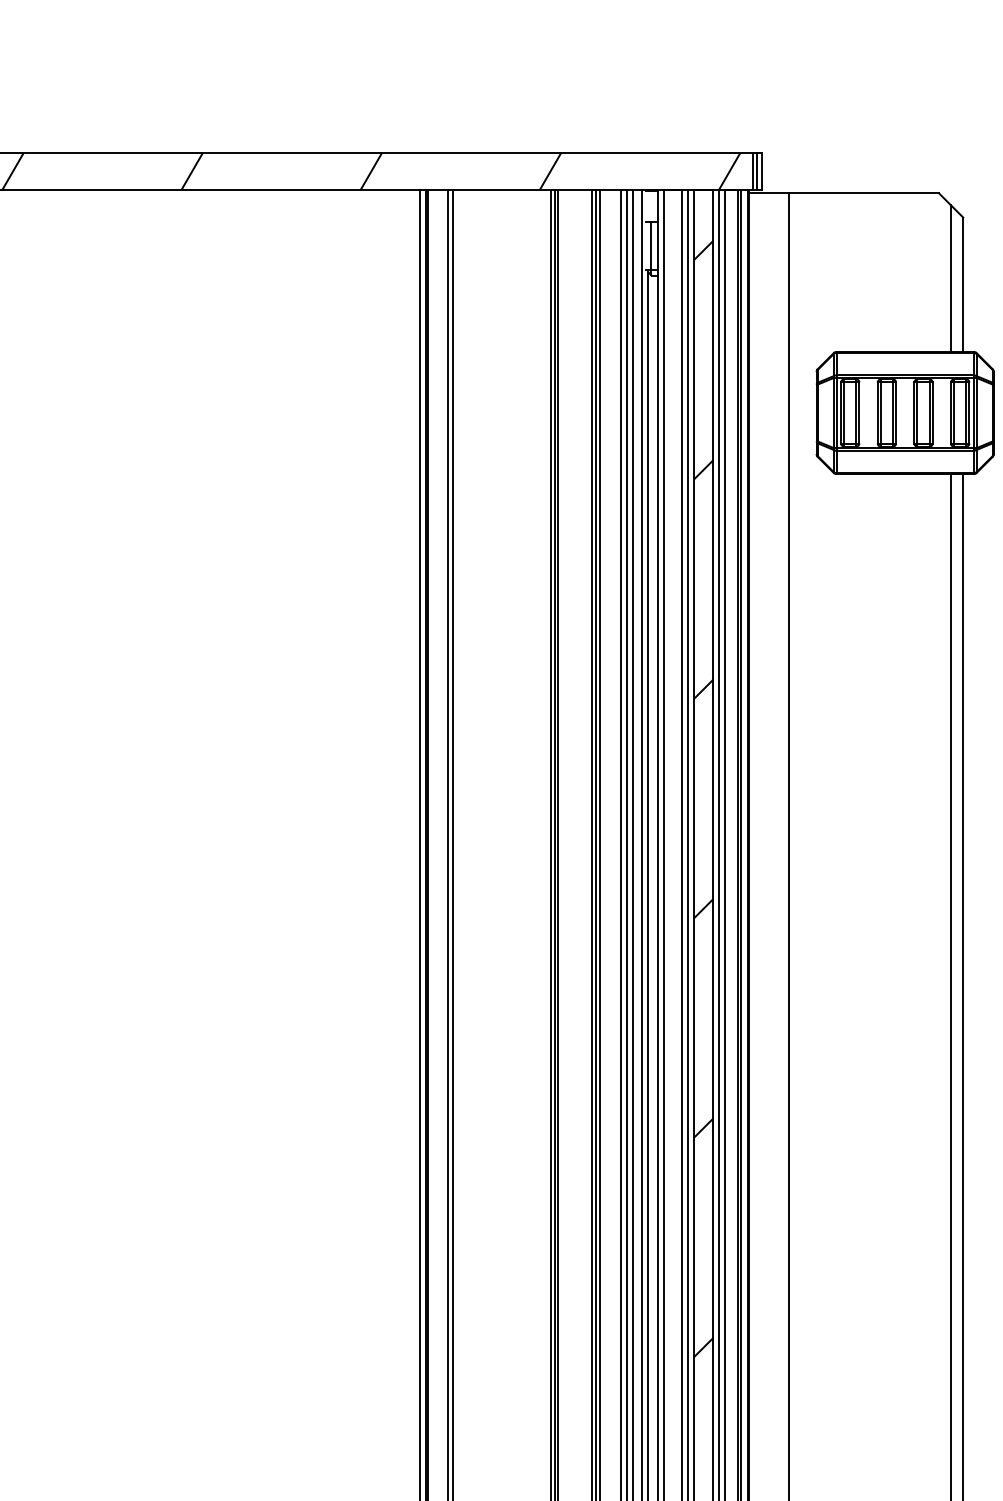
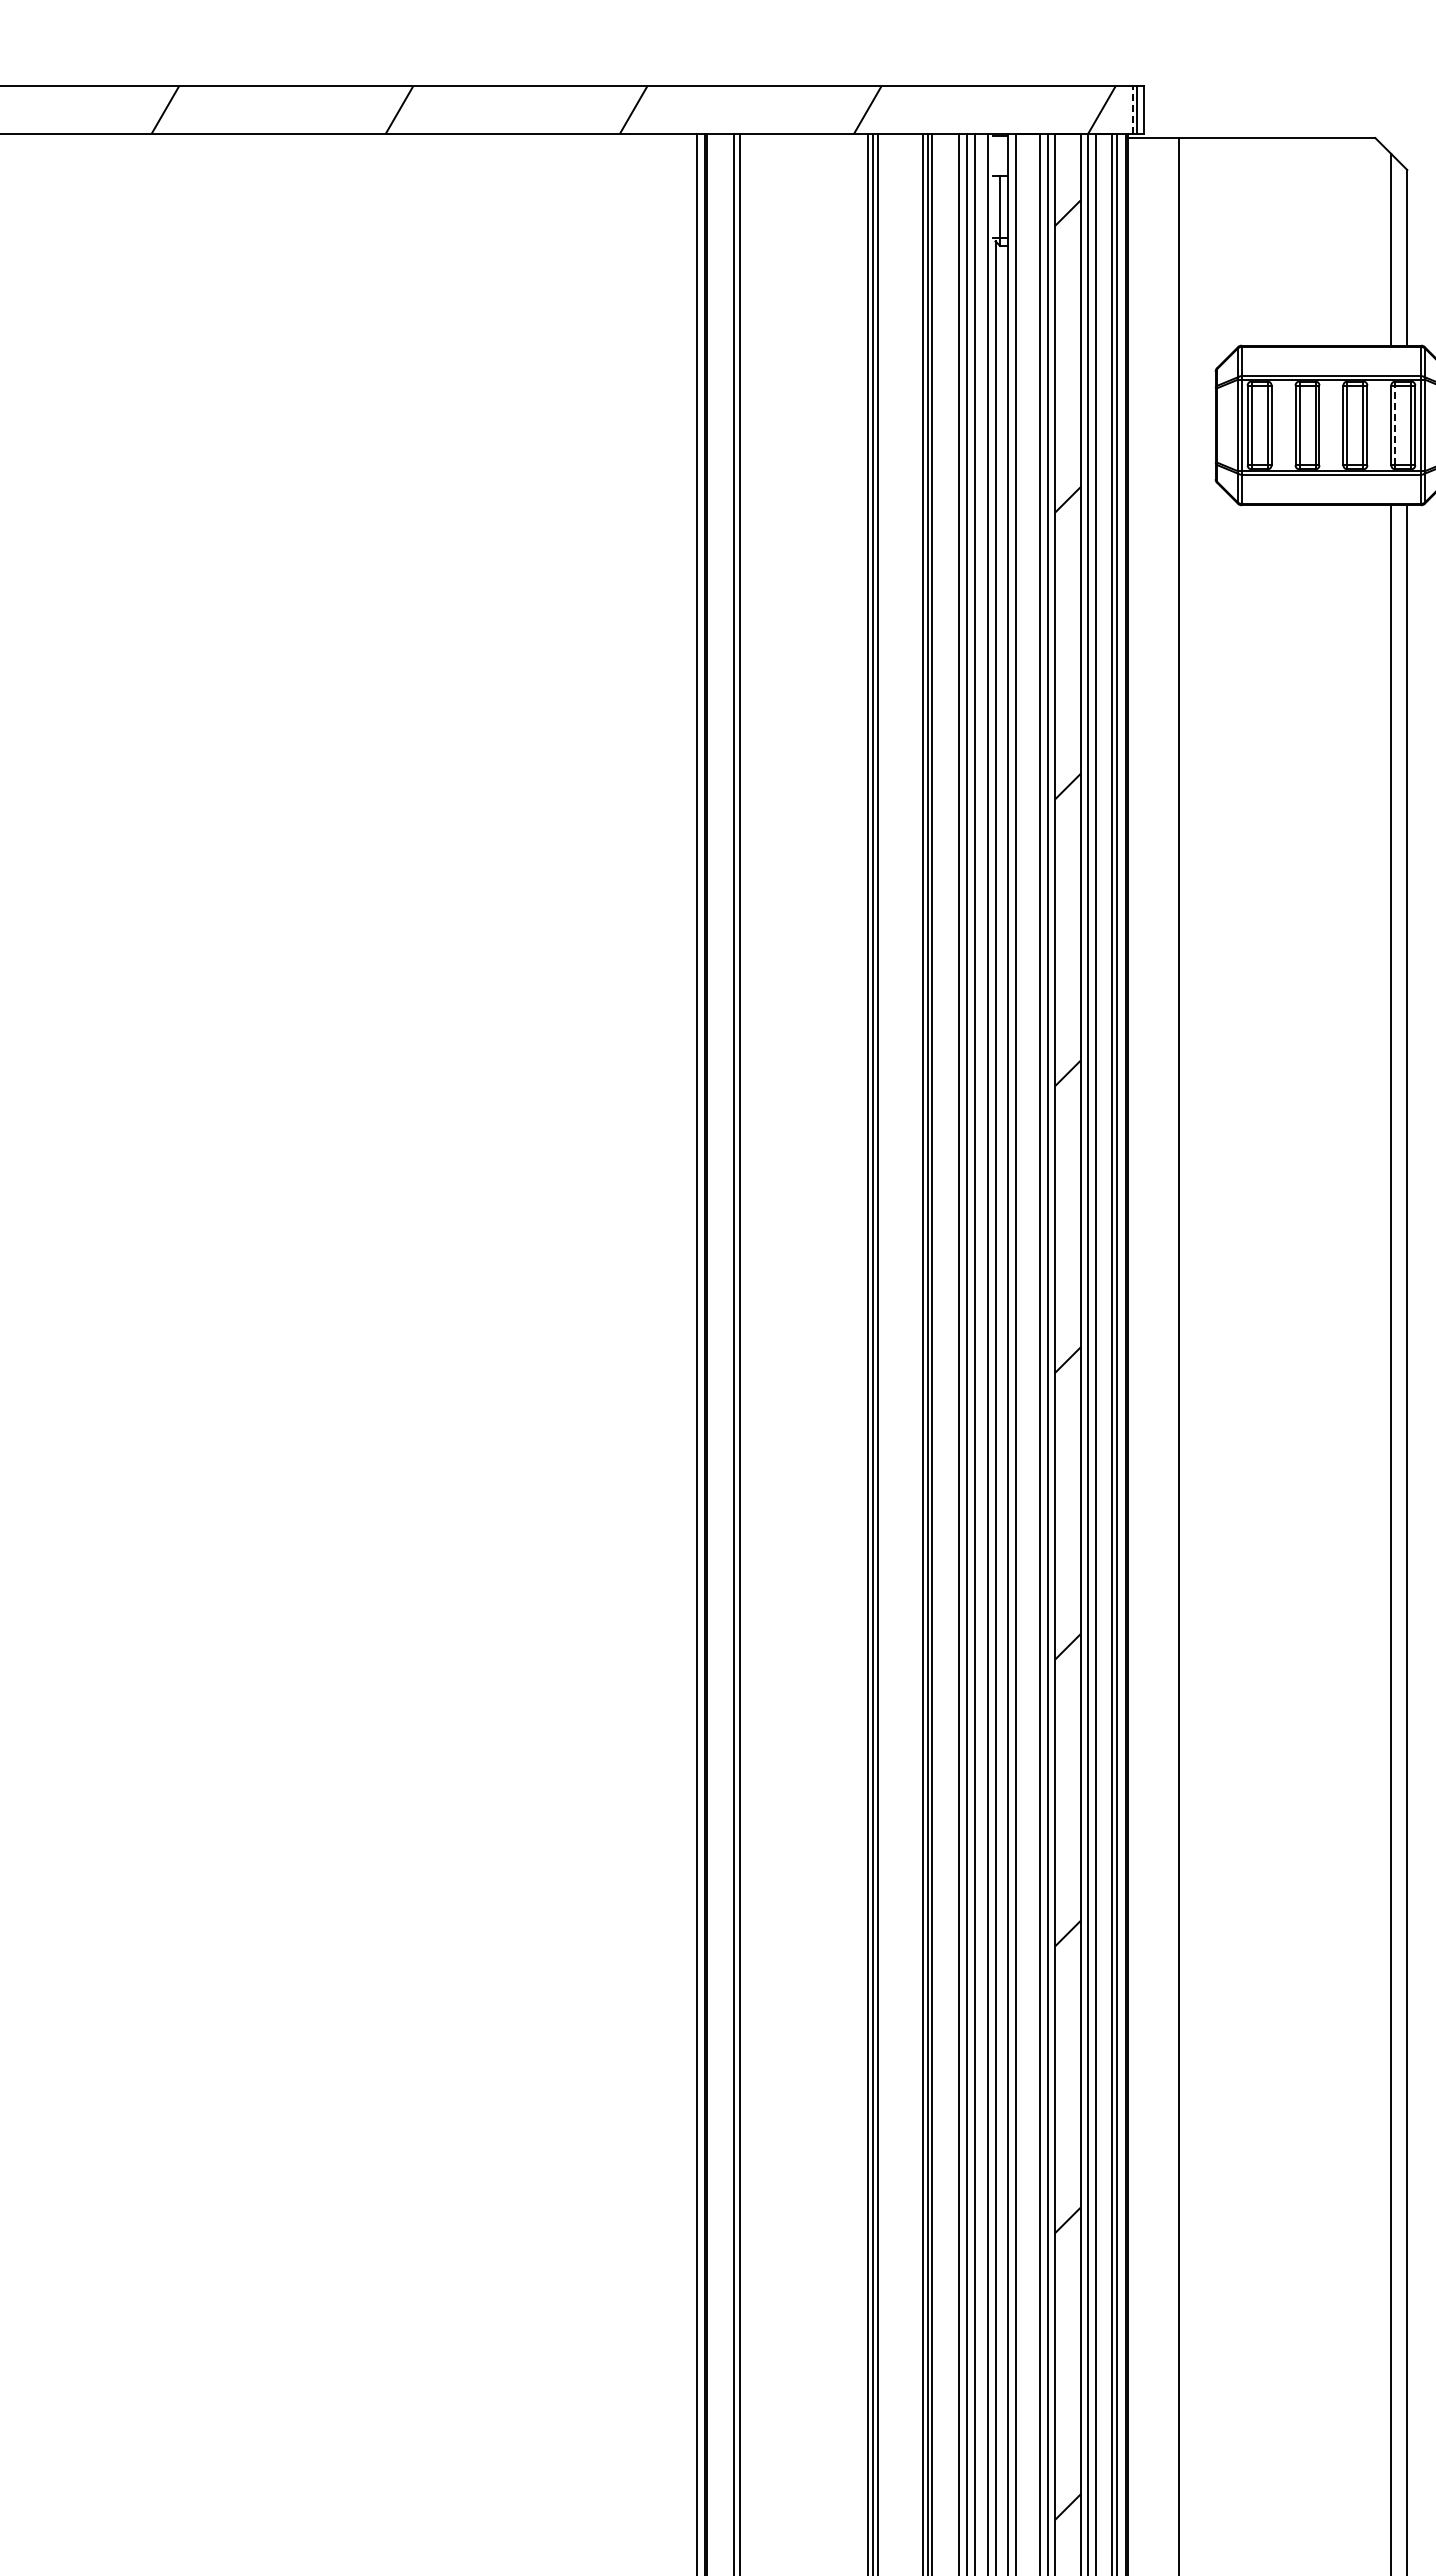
line: (752, 172) -> (1132, 110), solid -> dashed
line: (954, 413) -> (1395, 425), solid -> dashed

